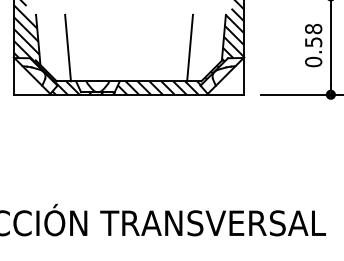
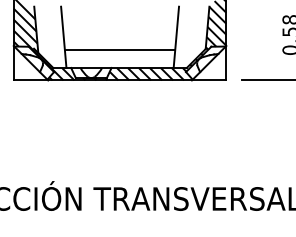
line: (128, 61) -> (119, 49), added

